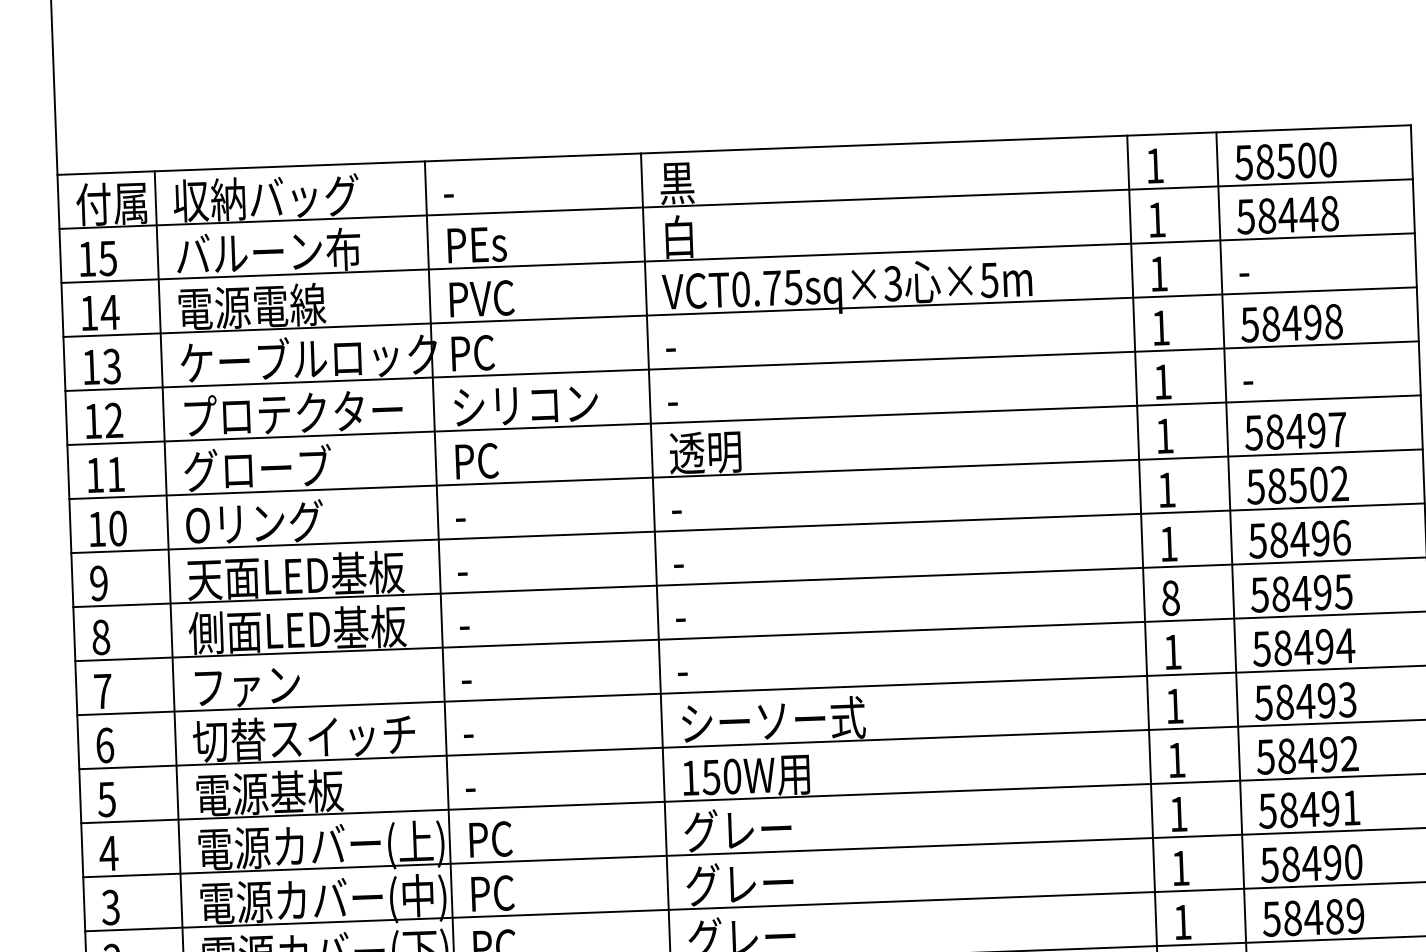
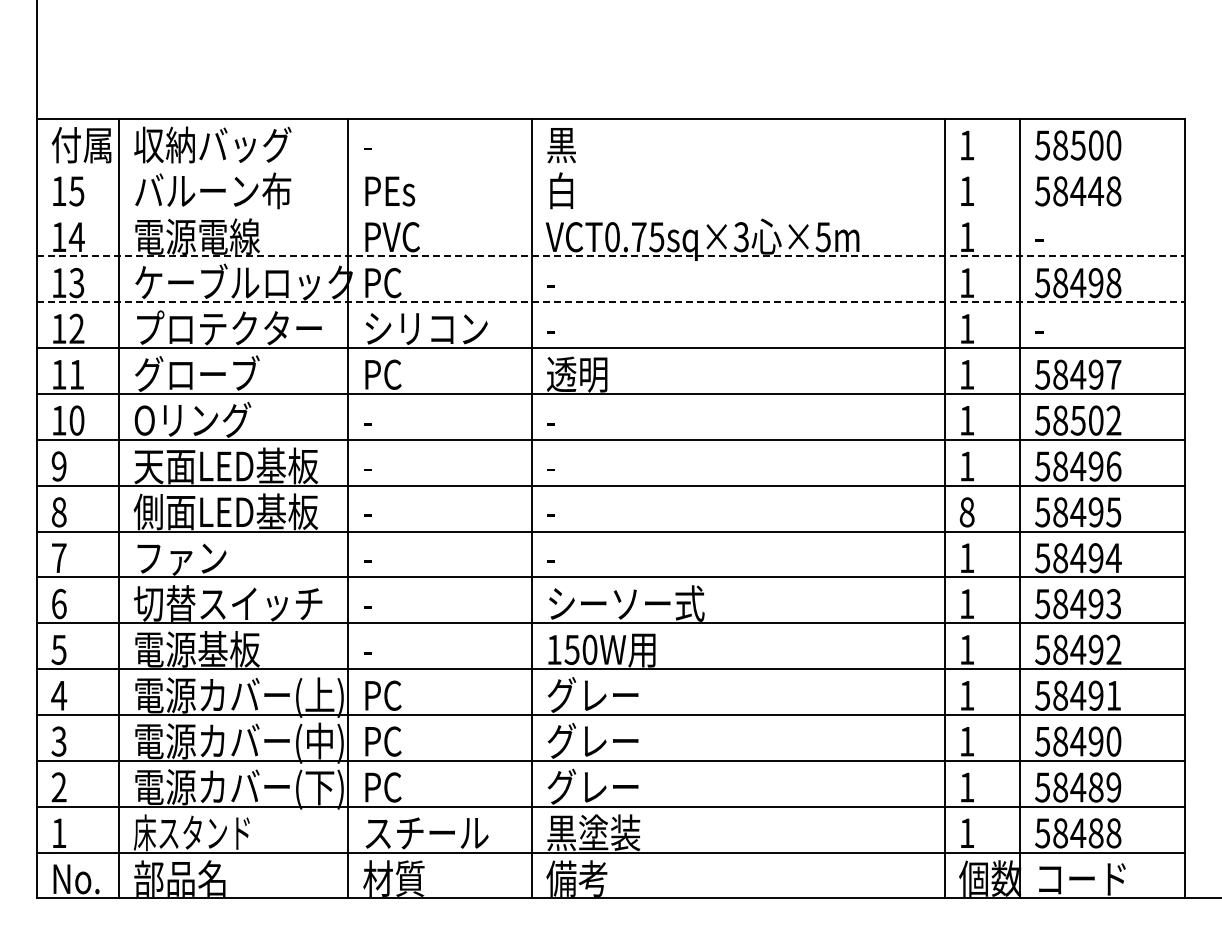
line: (735, 203) -> (610, 164), removed
line: (737, 257) -> (610, 210), removed
line: (740, 312) -> (611, 256), solid -> dashed
line: (742, 366) -> (611, 302), solid -> dashed

